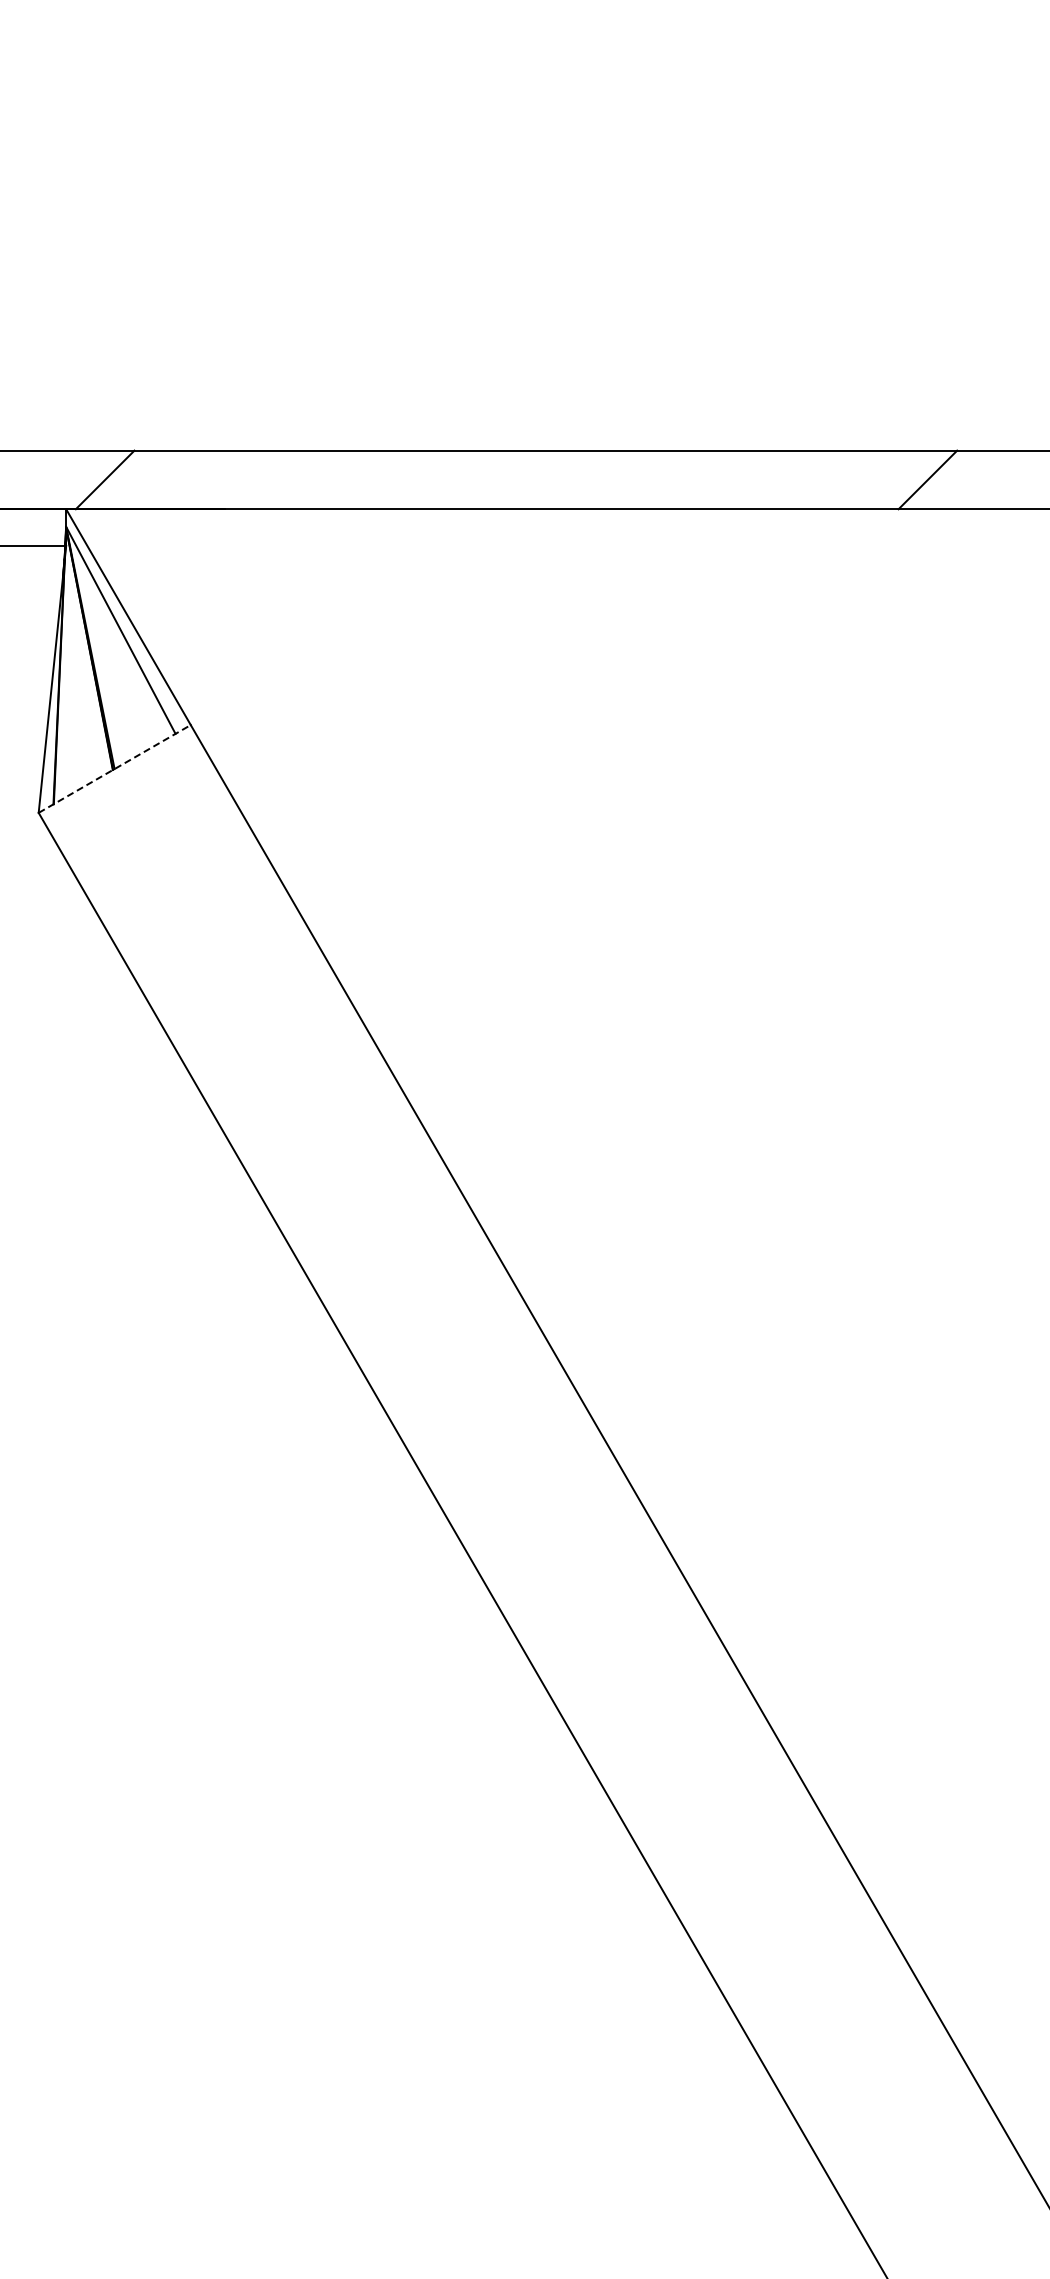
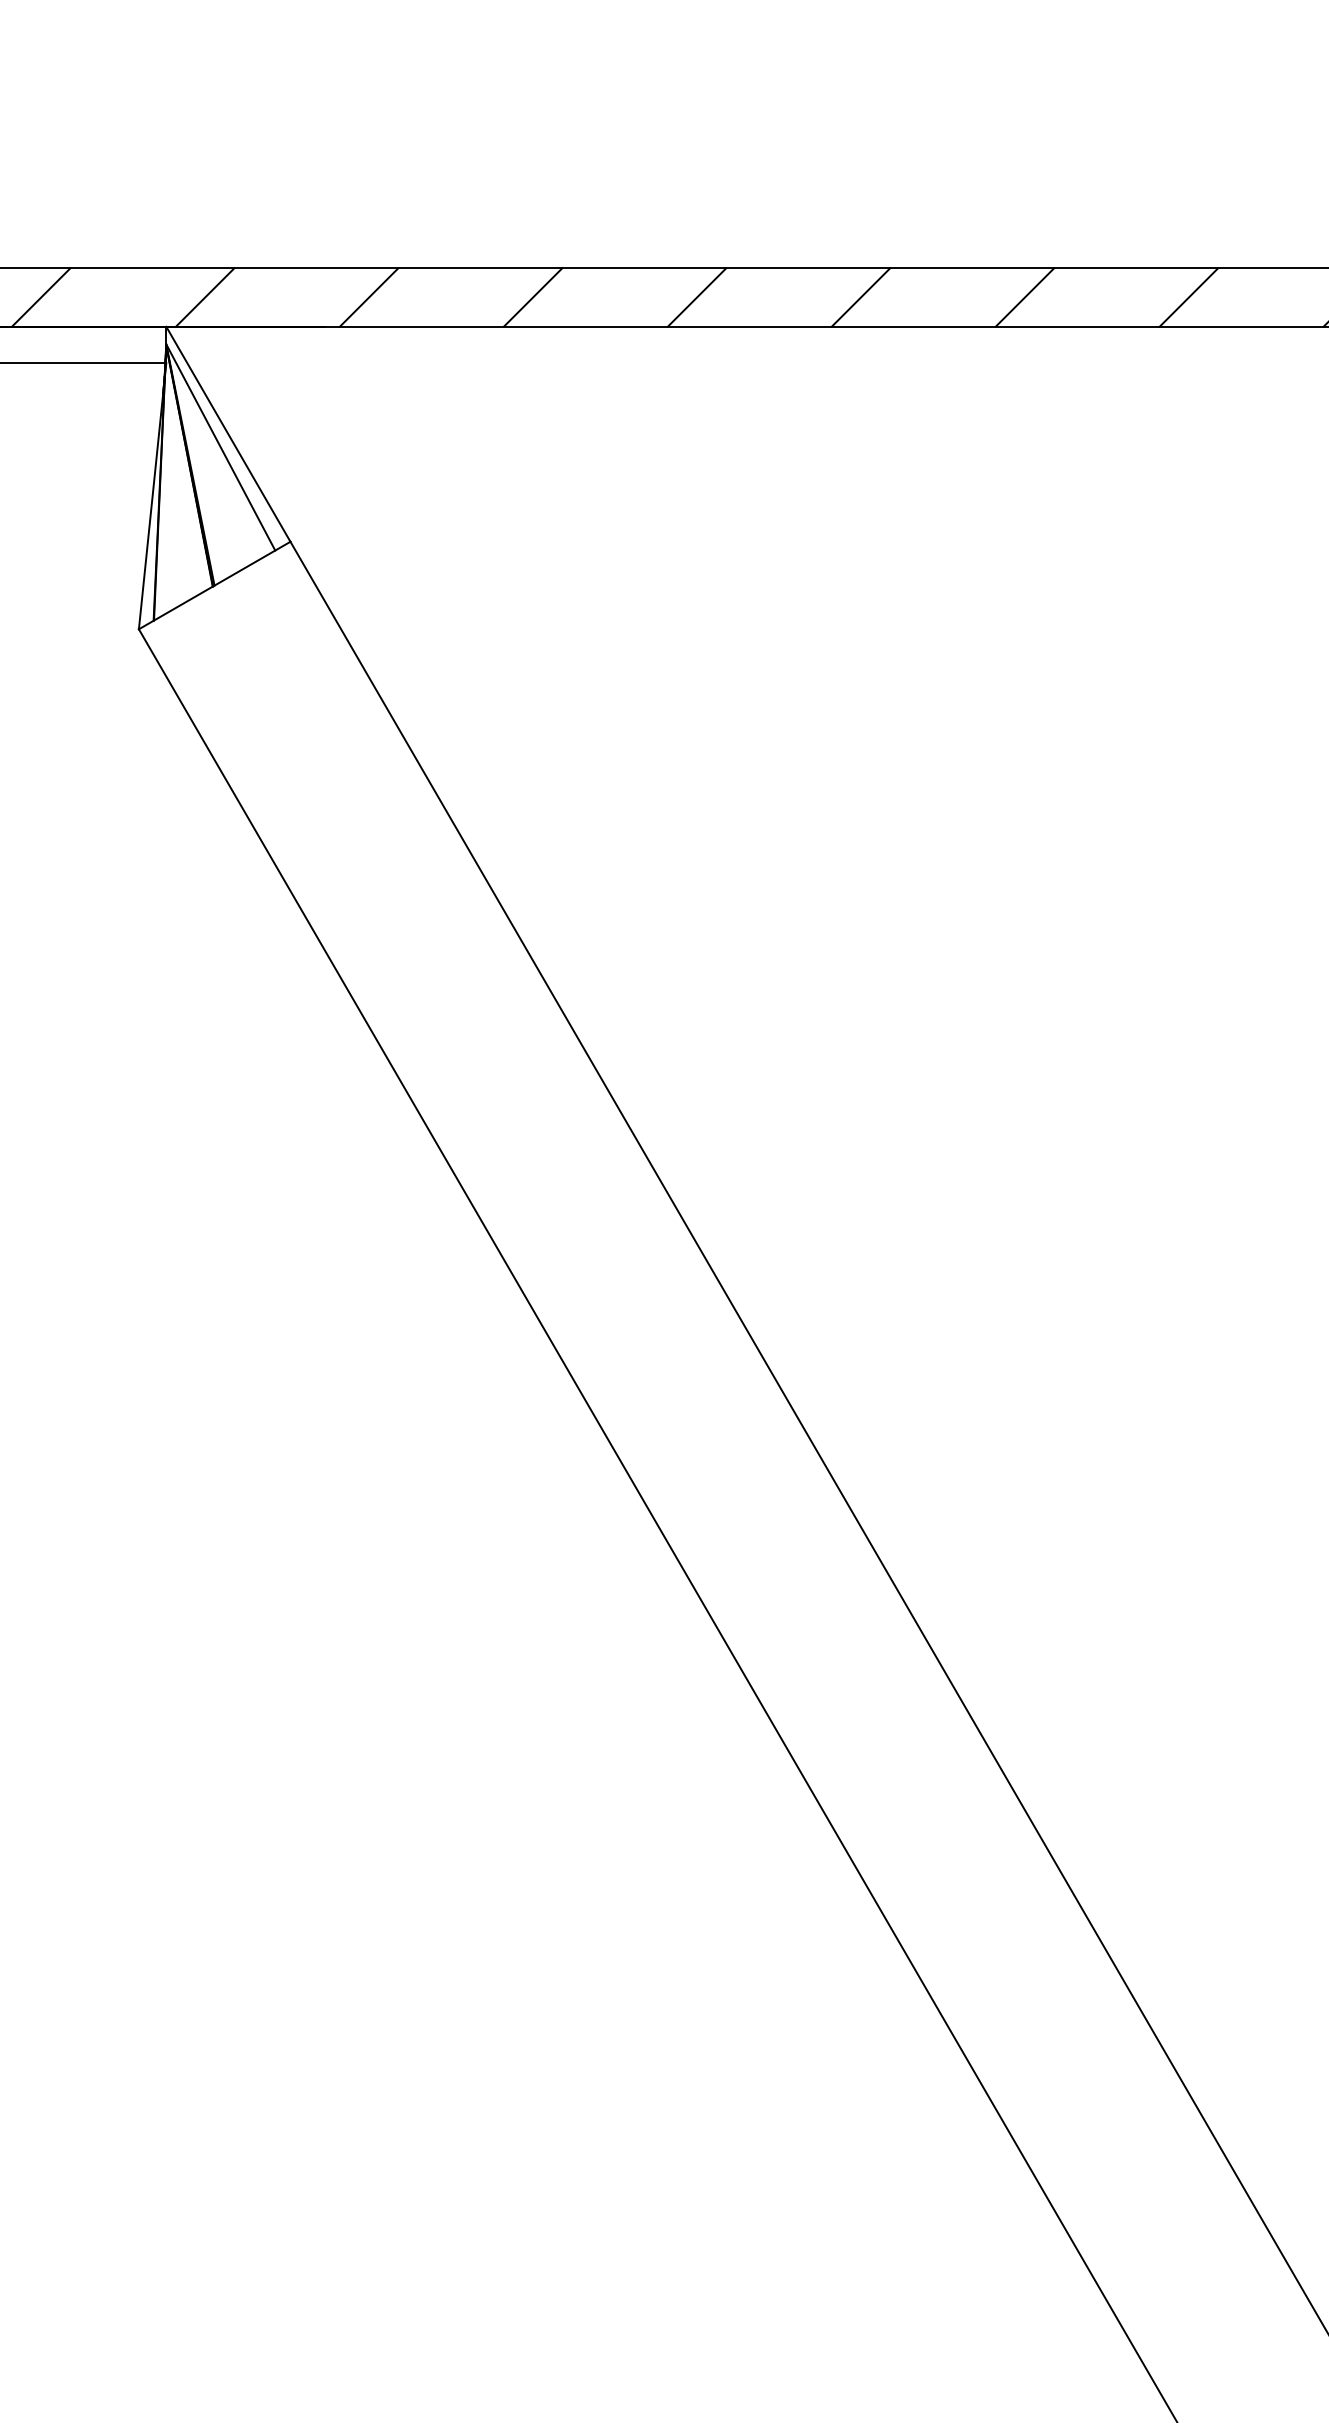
line: (269, 479) -> (368, 297), added
line: (433, 479) -> (532, 297), added
line: (598, 479) -> (696, 297), added
line: (762, 479) -> (860, 297), added
line: (115, 768) -> (215, 585), dashed -> solid

